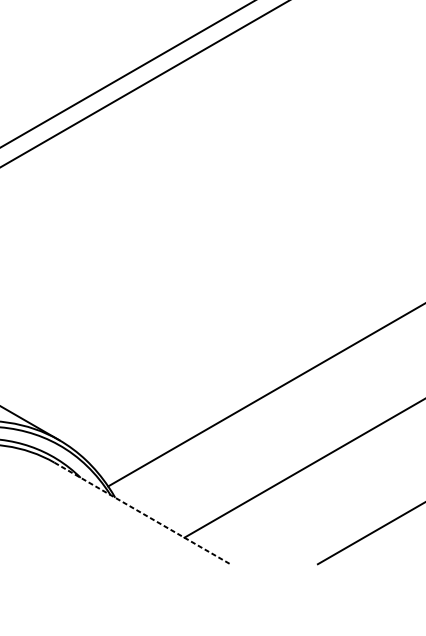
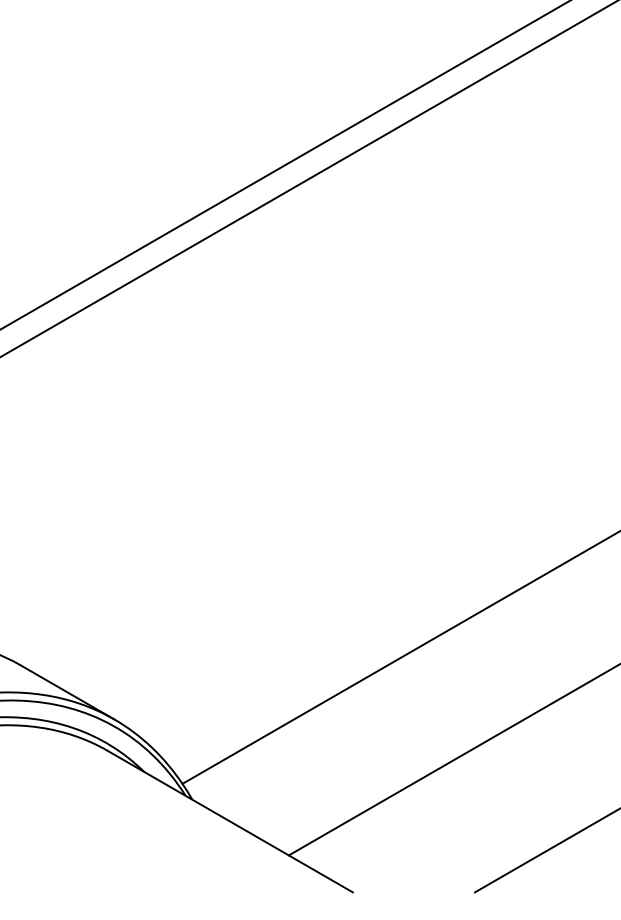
line: (142, 513) -> (230, 821), dashed -> solid

